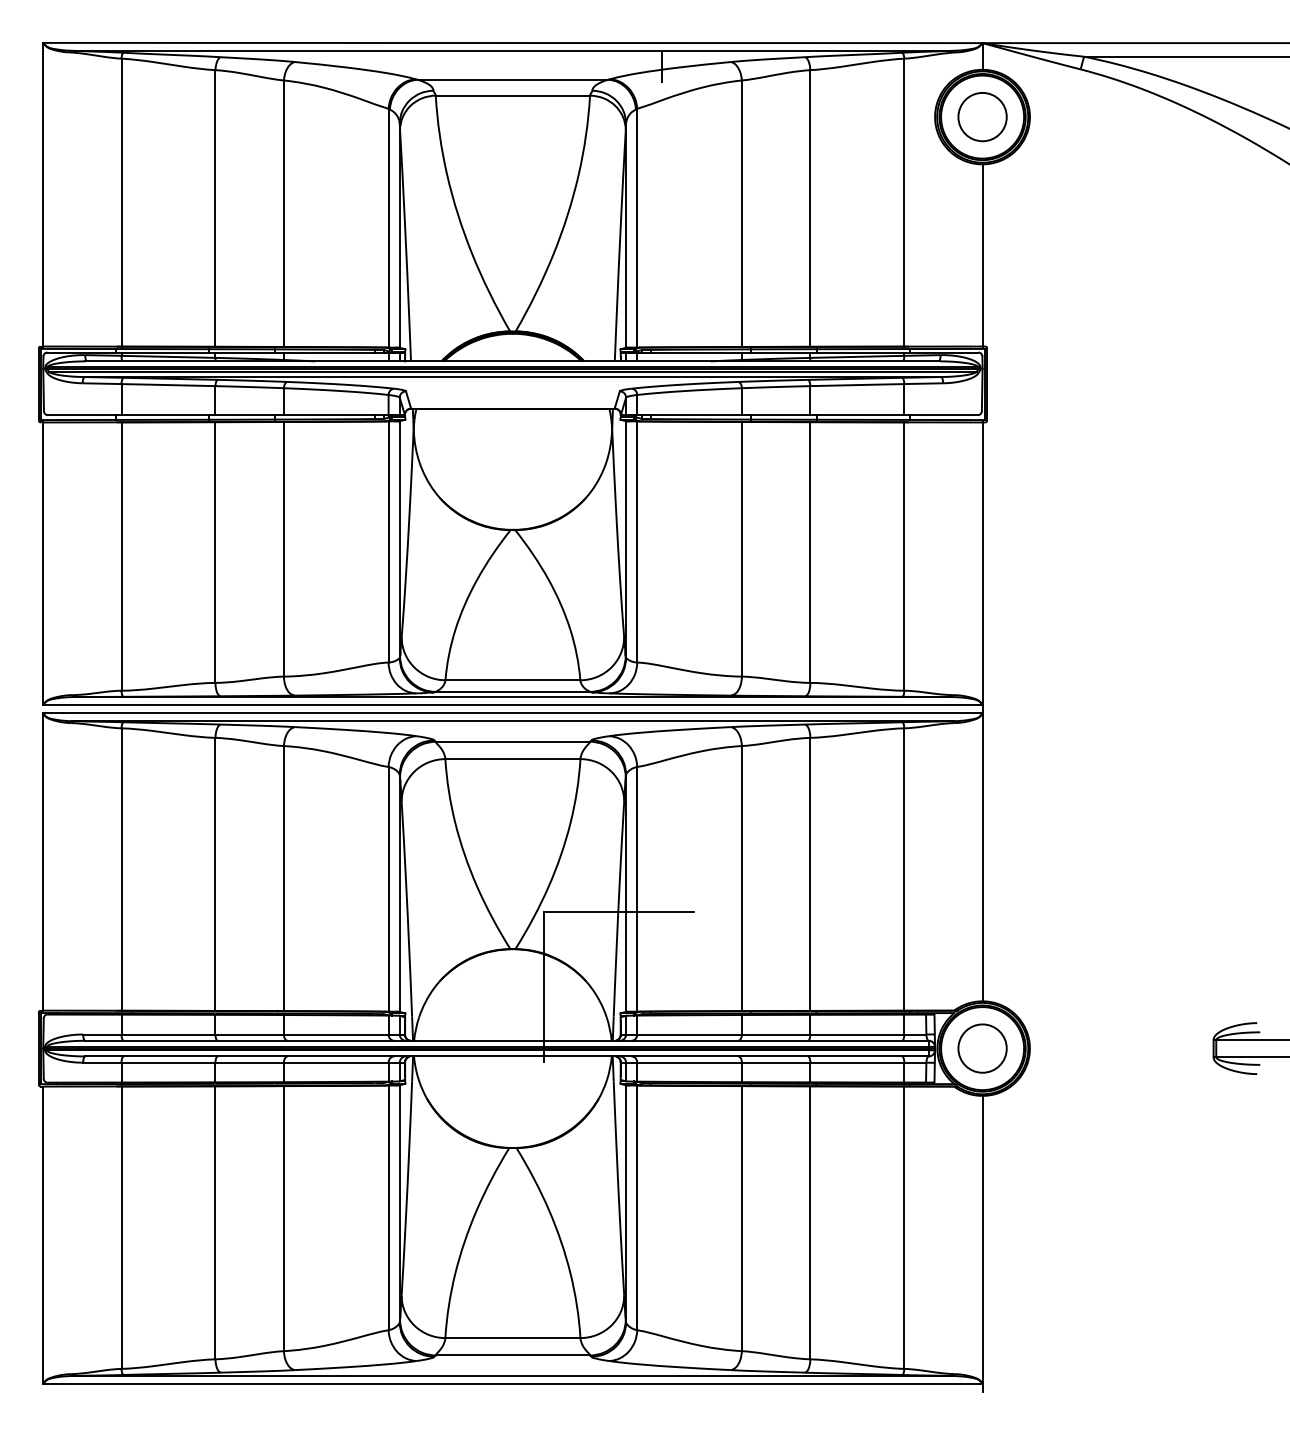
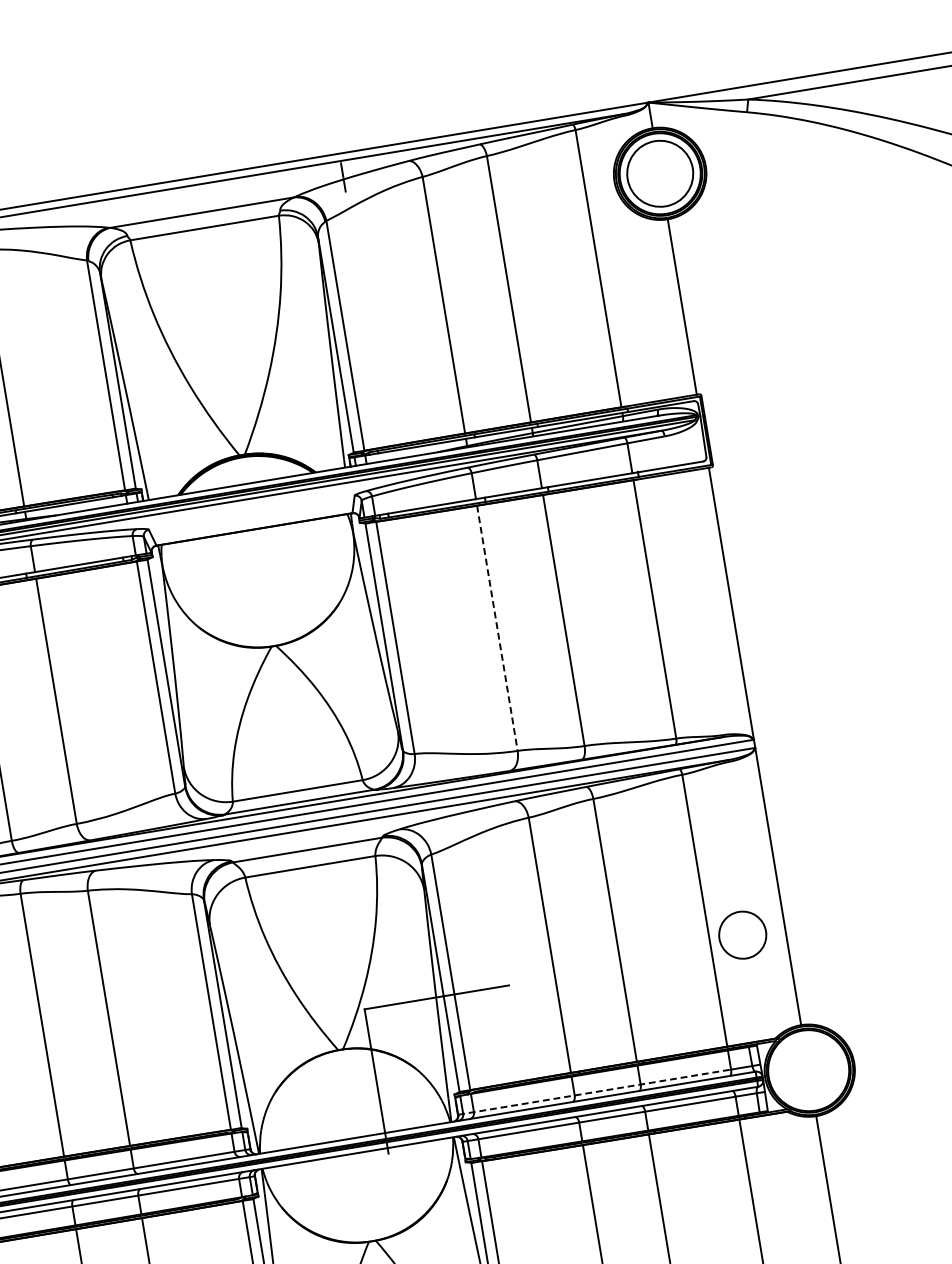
circle: (982, 116) -> (660, 173), size x1.4
line: (741, 549) -> (497, 628), solid -> dashed
line: (762, 1034) -> (594, 1092), solid -> dashed
circle: (982, 1048) -> (742, 935), moved

